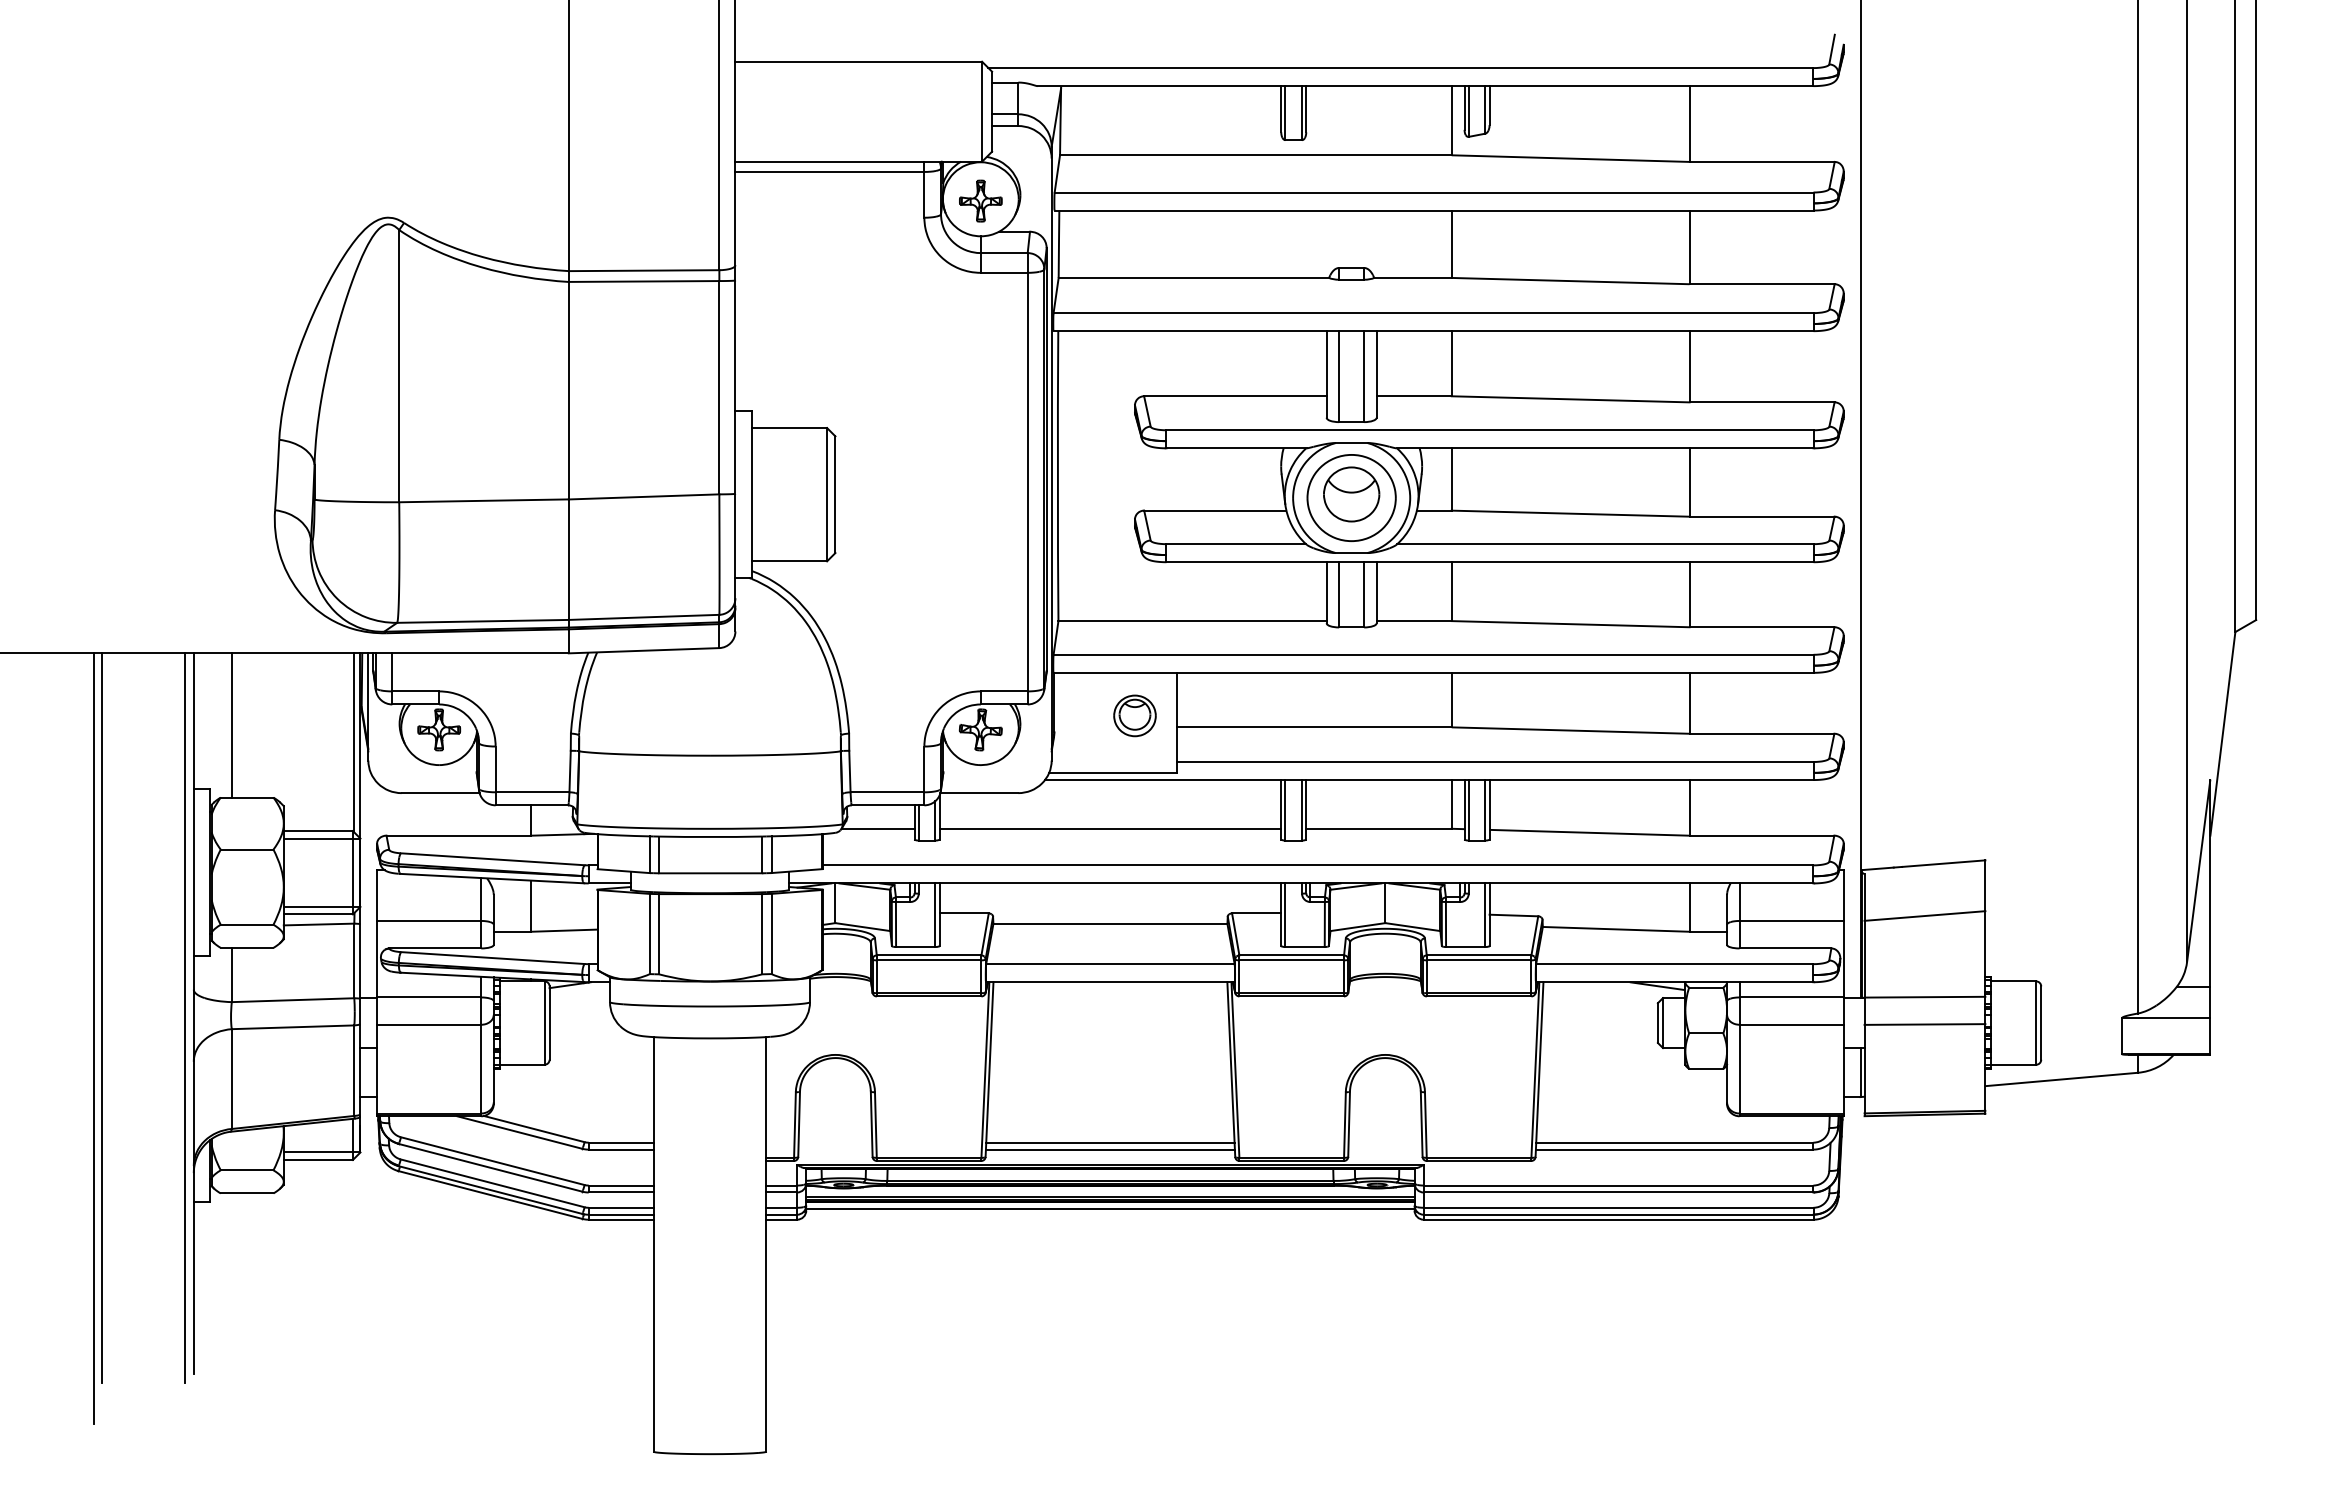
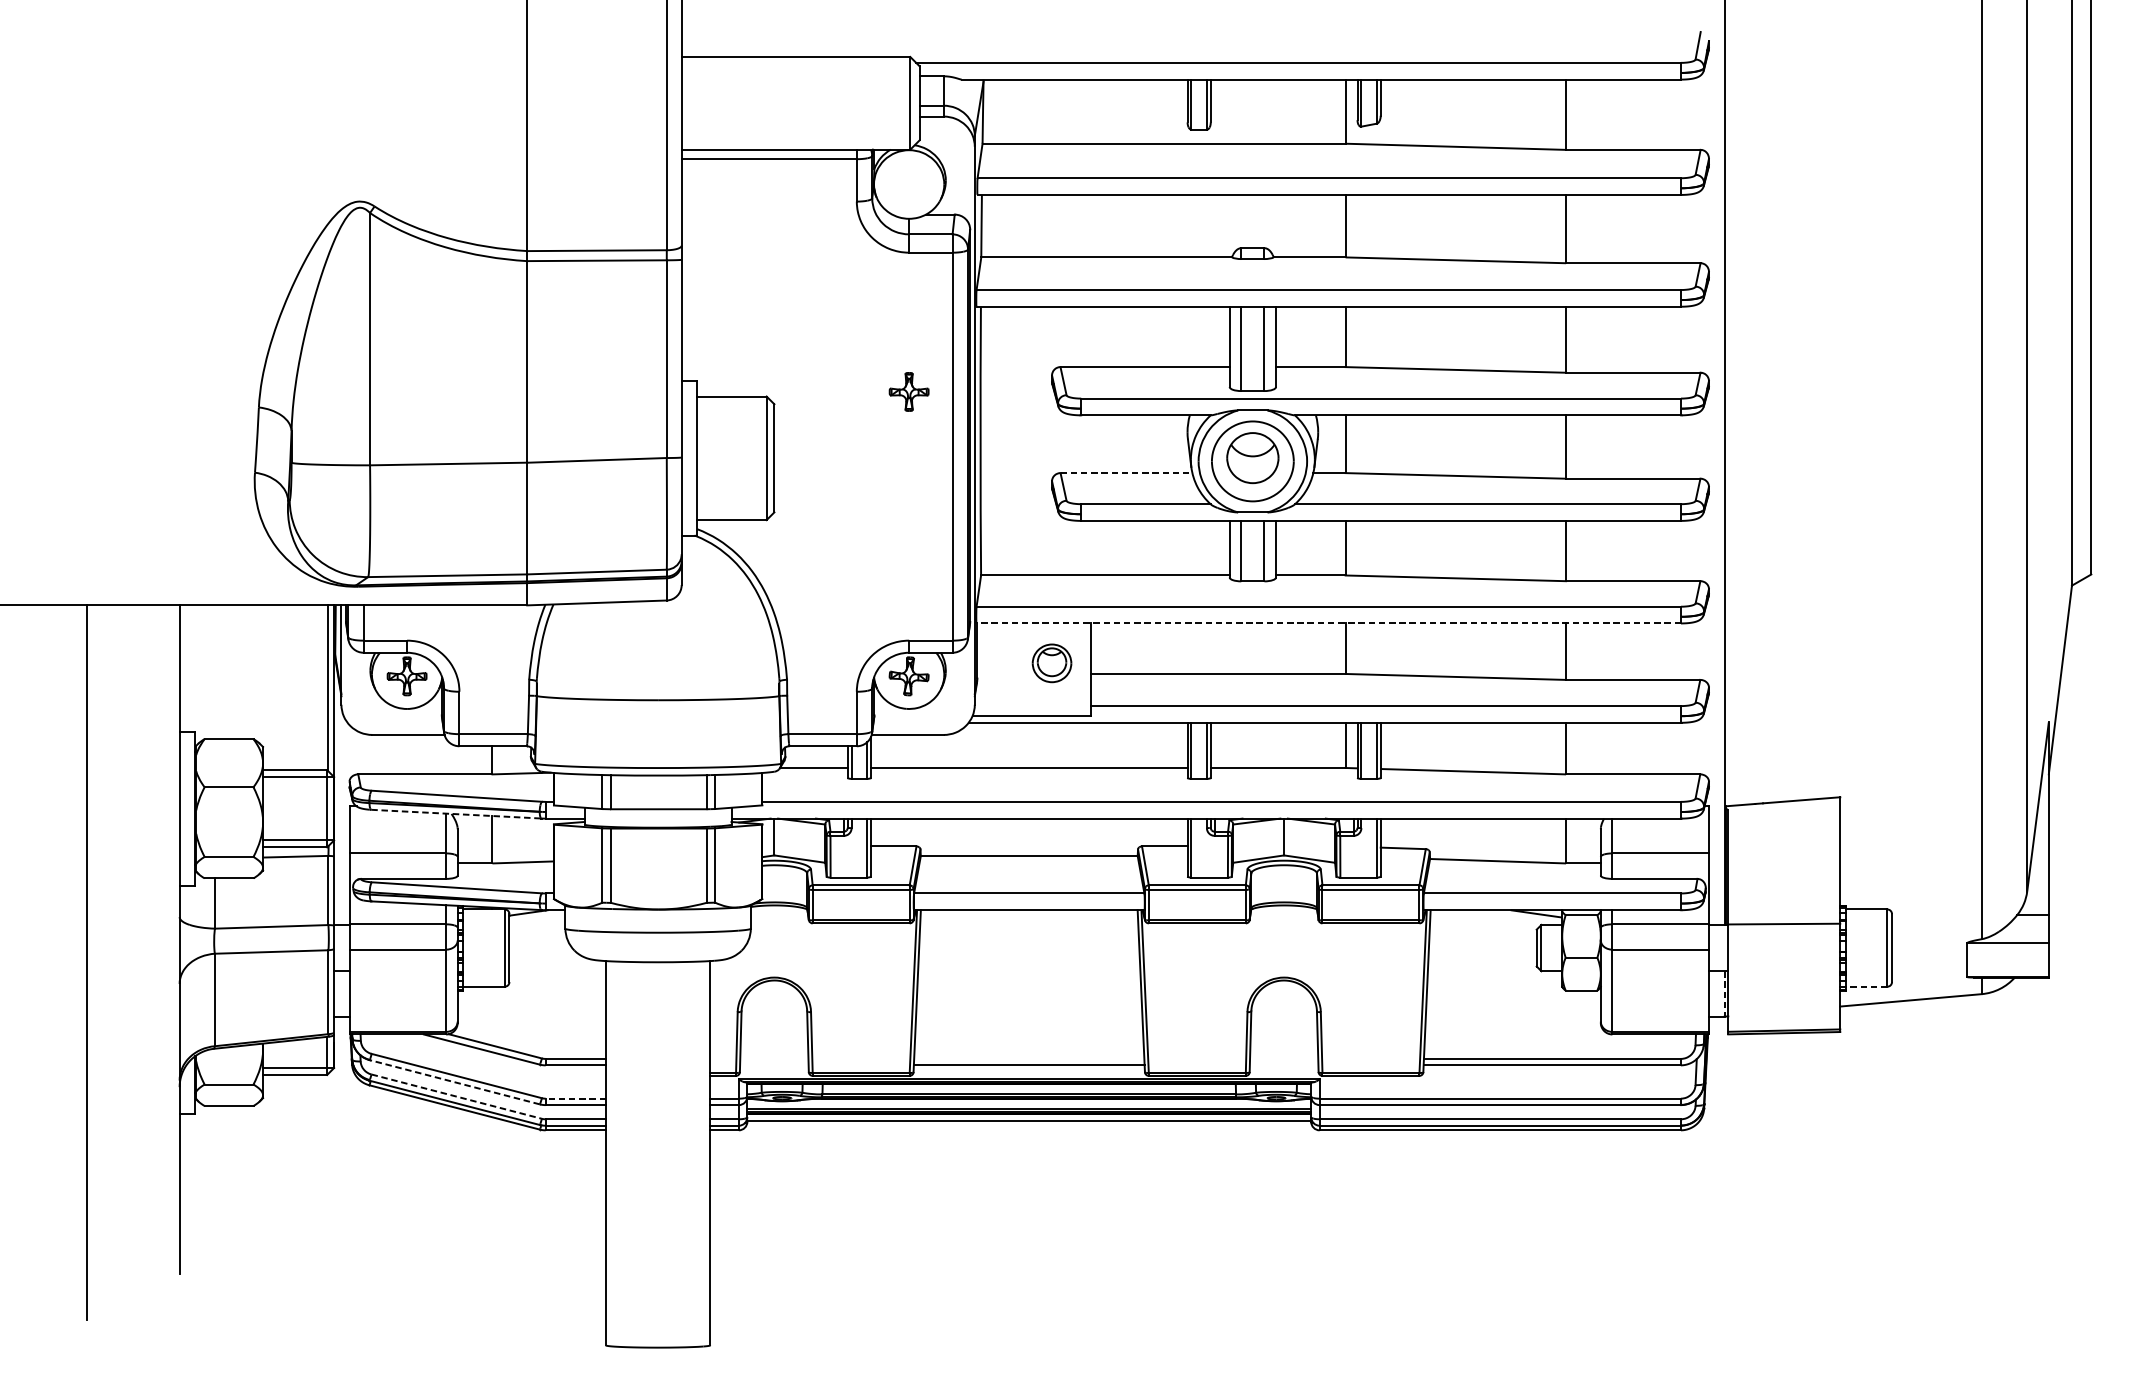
part: (980, 200) -> (908, 391), moved
line: (1215, 510) -> (1126, 472), solid -> dashed
line: (1433, 672) -> (1328, 623), solid -> dashed
line: (231, 725) -> (214, 672), removed
line: (492, 878) -> (456, 814), solid -> dashed
line: (1924, 915) -> (1783, 848), removed
line: (102, 1017) -> (95, 942), removed
line: (185, 1017) -> (171, 942), removed
line: (1924, 1024) -> (1783, 949), removed
line: (2013, 1064) -> (1866, 986), solid -> dashed
line: (1860, 1072) -> (1724, 993), solid -> dashed
line: (1110, 1142) -> (1029, 1058), removed
line: (490, 1167) -> (454, 1081), solid -> dashed
line: (492, 1183) -> (456, 1096), solid -> dashed
line: (621, 1185) -> (576, 1098), solid -> dashed

